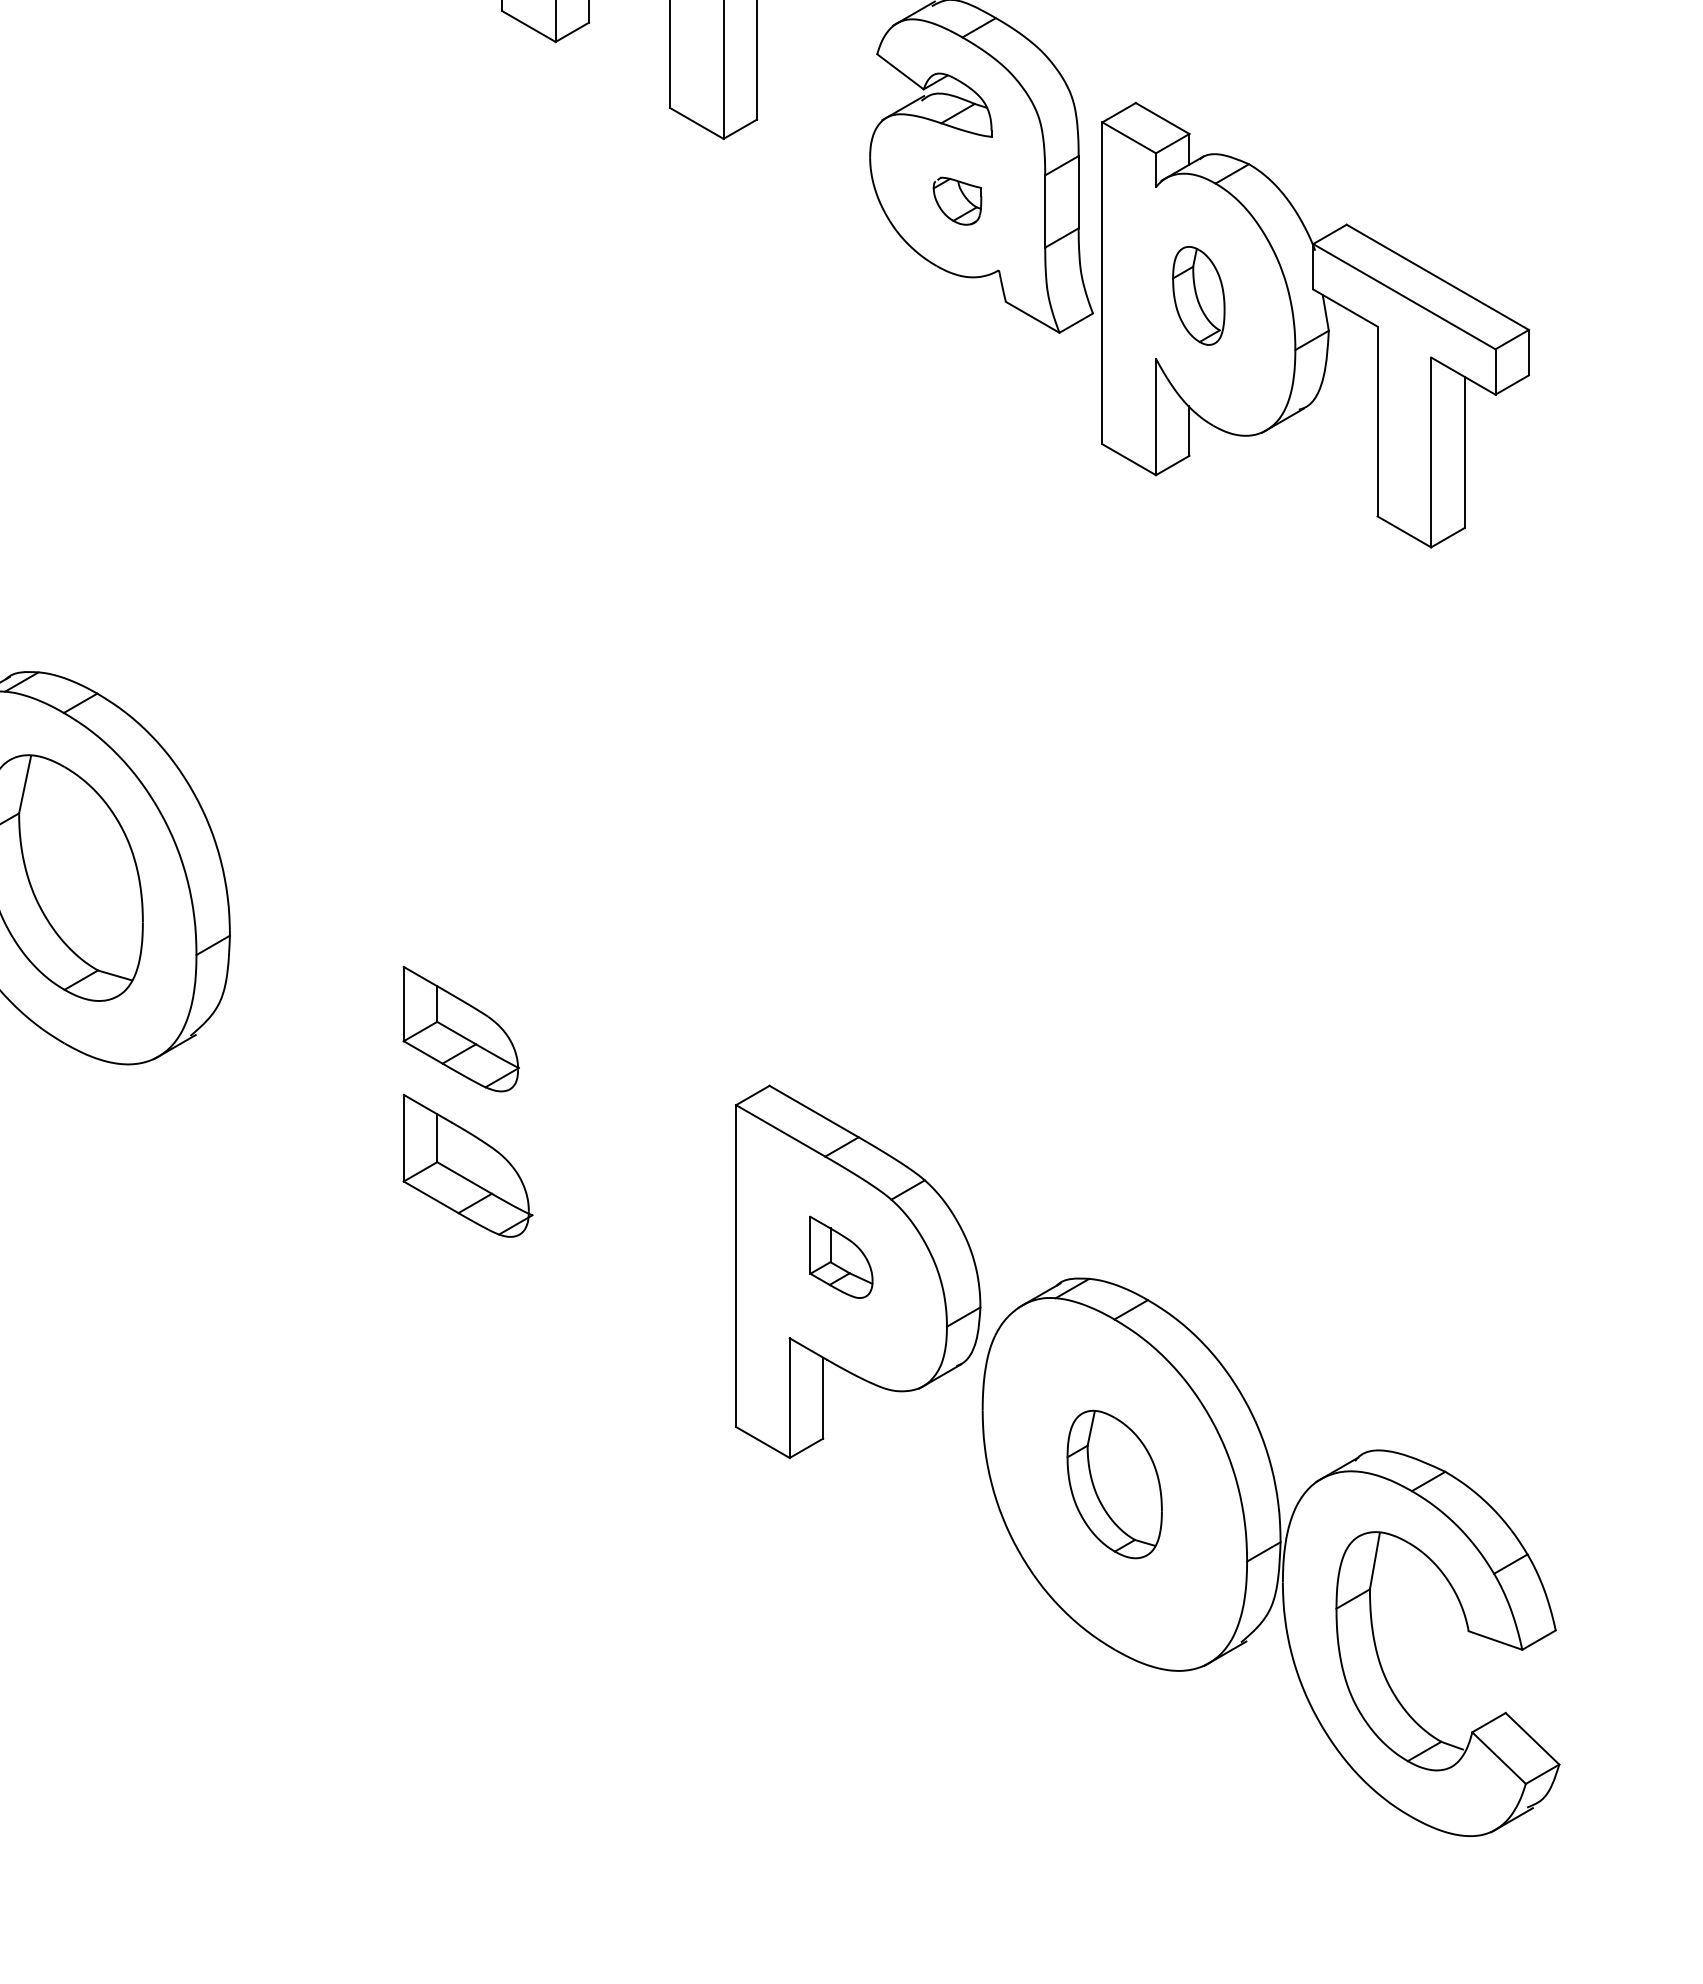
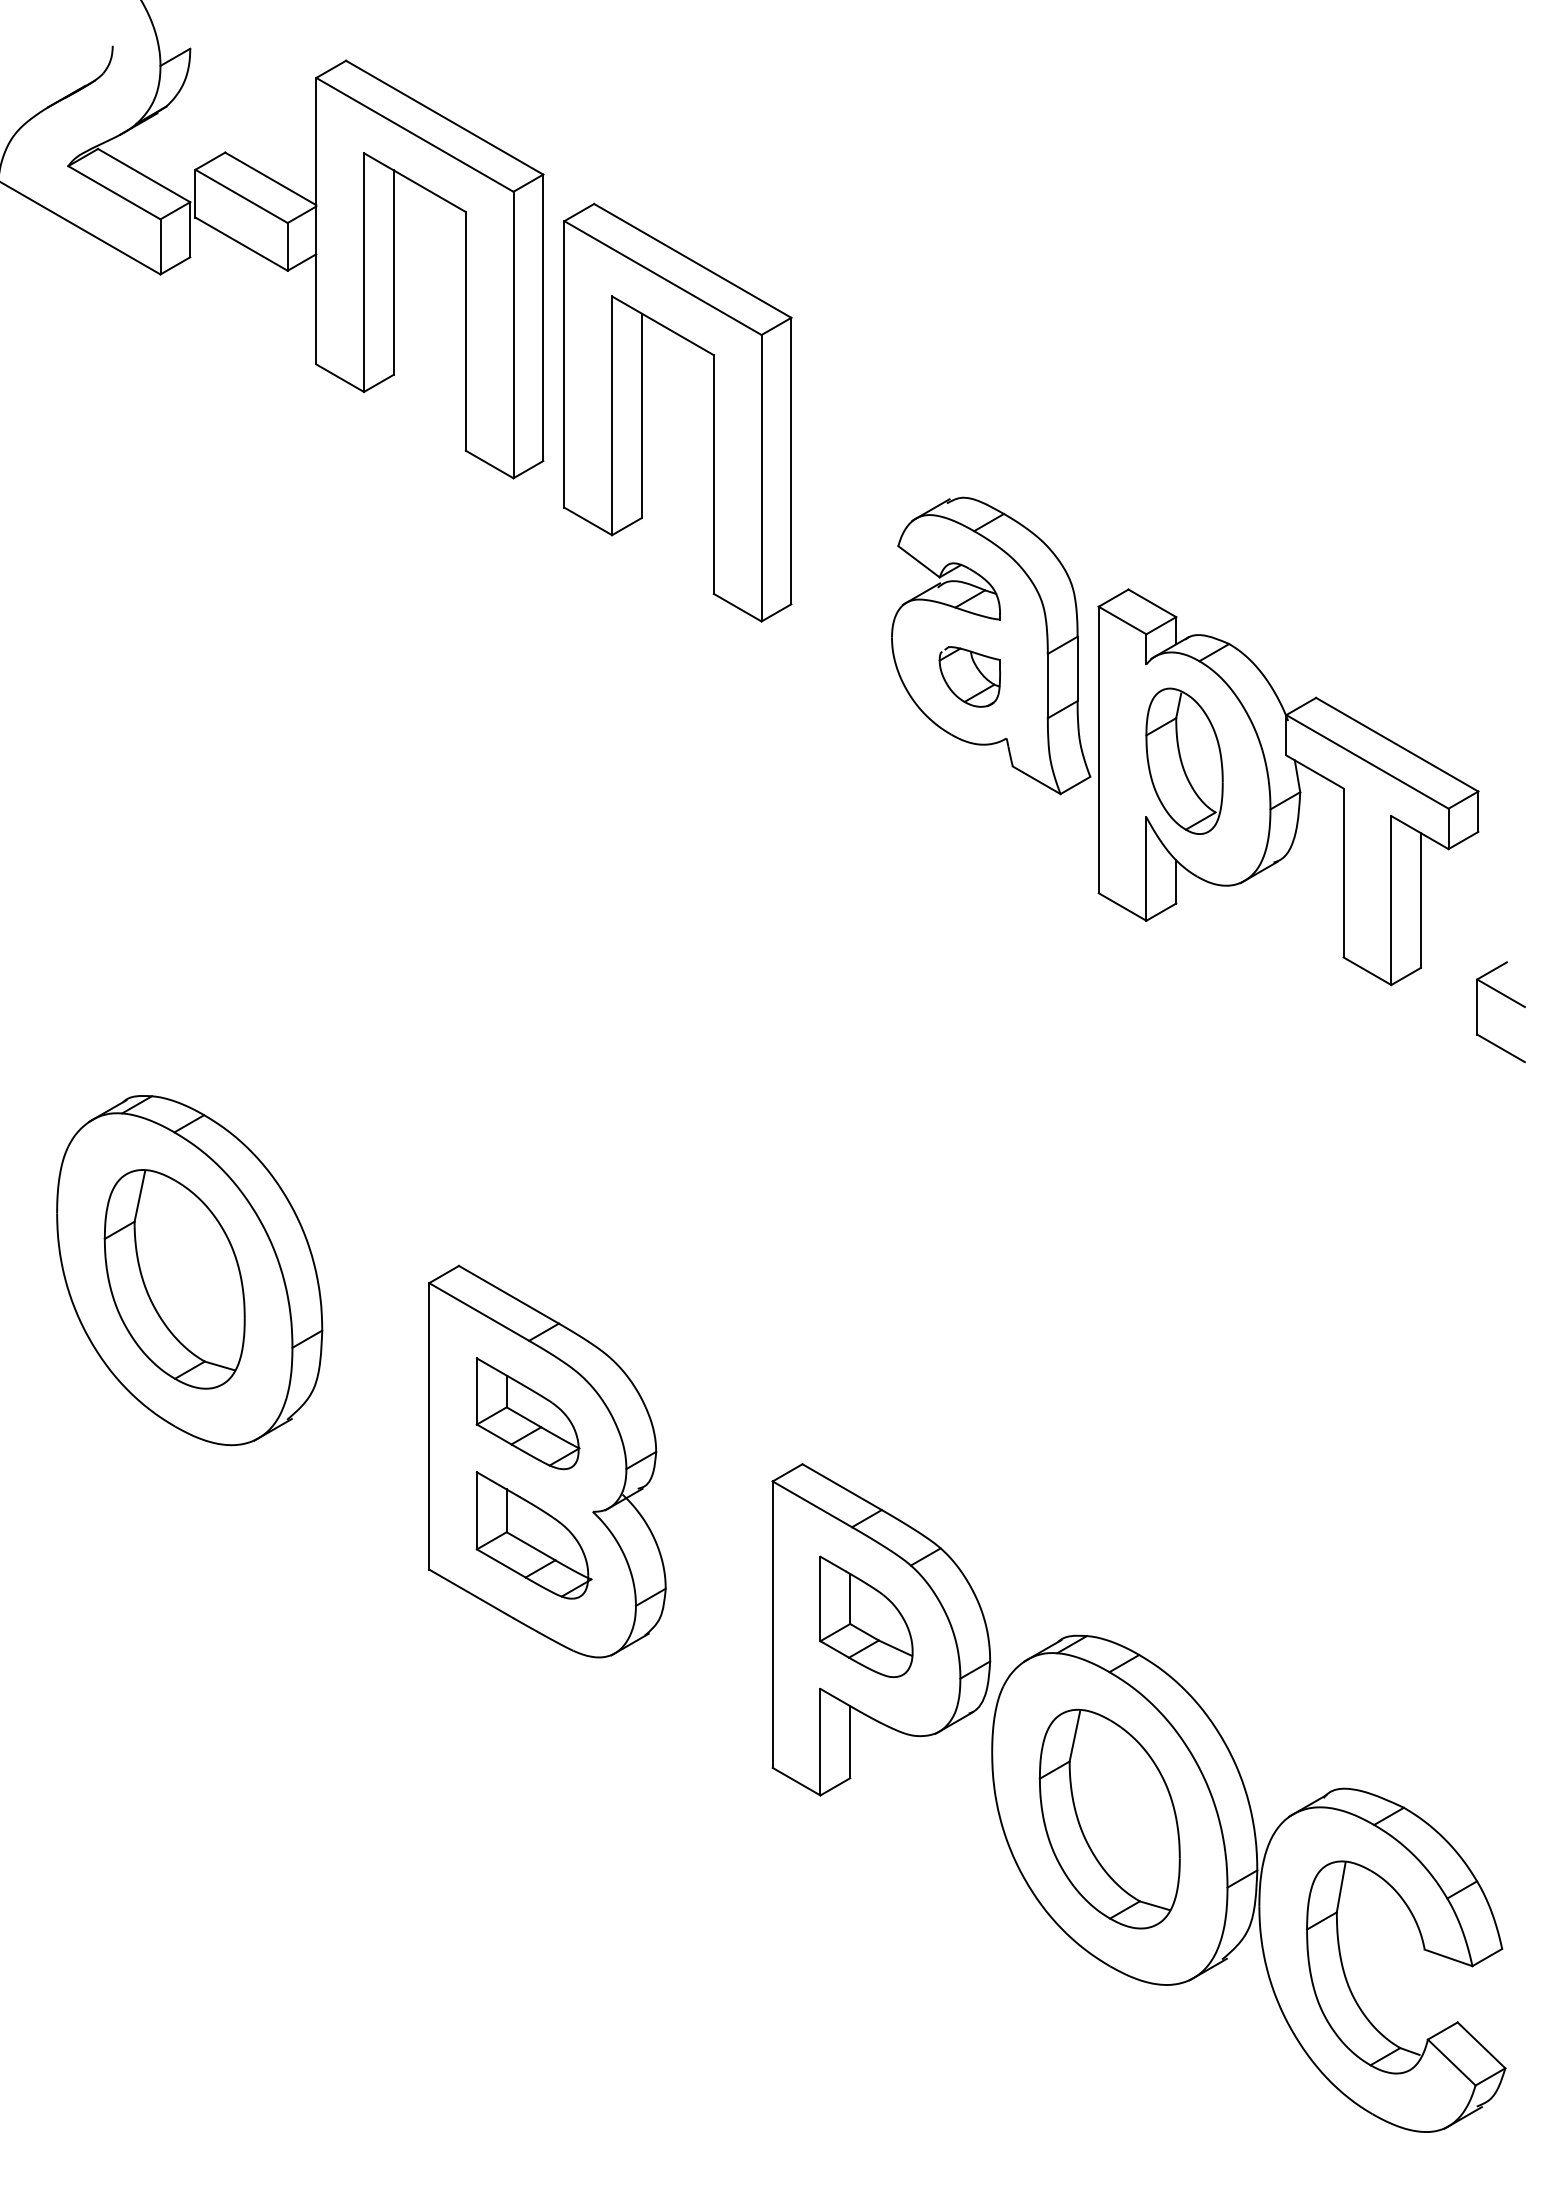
part: (957, 200) -> (969, 676), size x1.43
part: (1198, 295) -> (1184, 760), size x1.67
part: (1561, 562) -> (1507, 998), added
part: (483, 1082) -> (547, 1461), added
part: (841, 1256) -> (866, 1616), size x1.67
part: (1114, 1483) -> (1109, 1818), size x1.67

